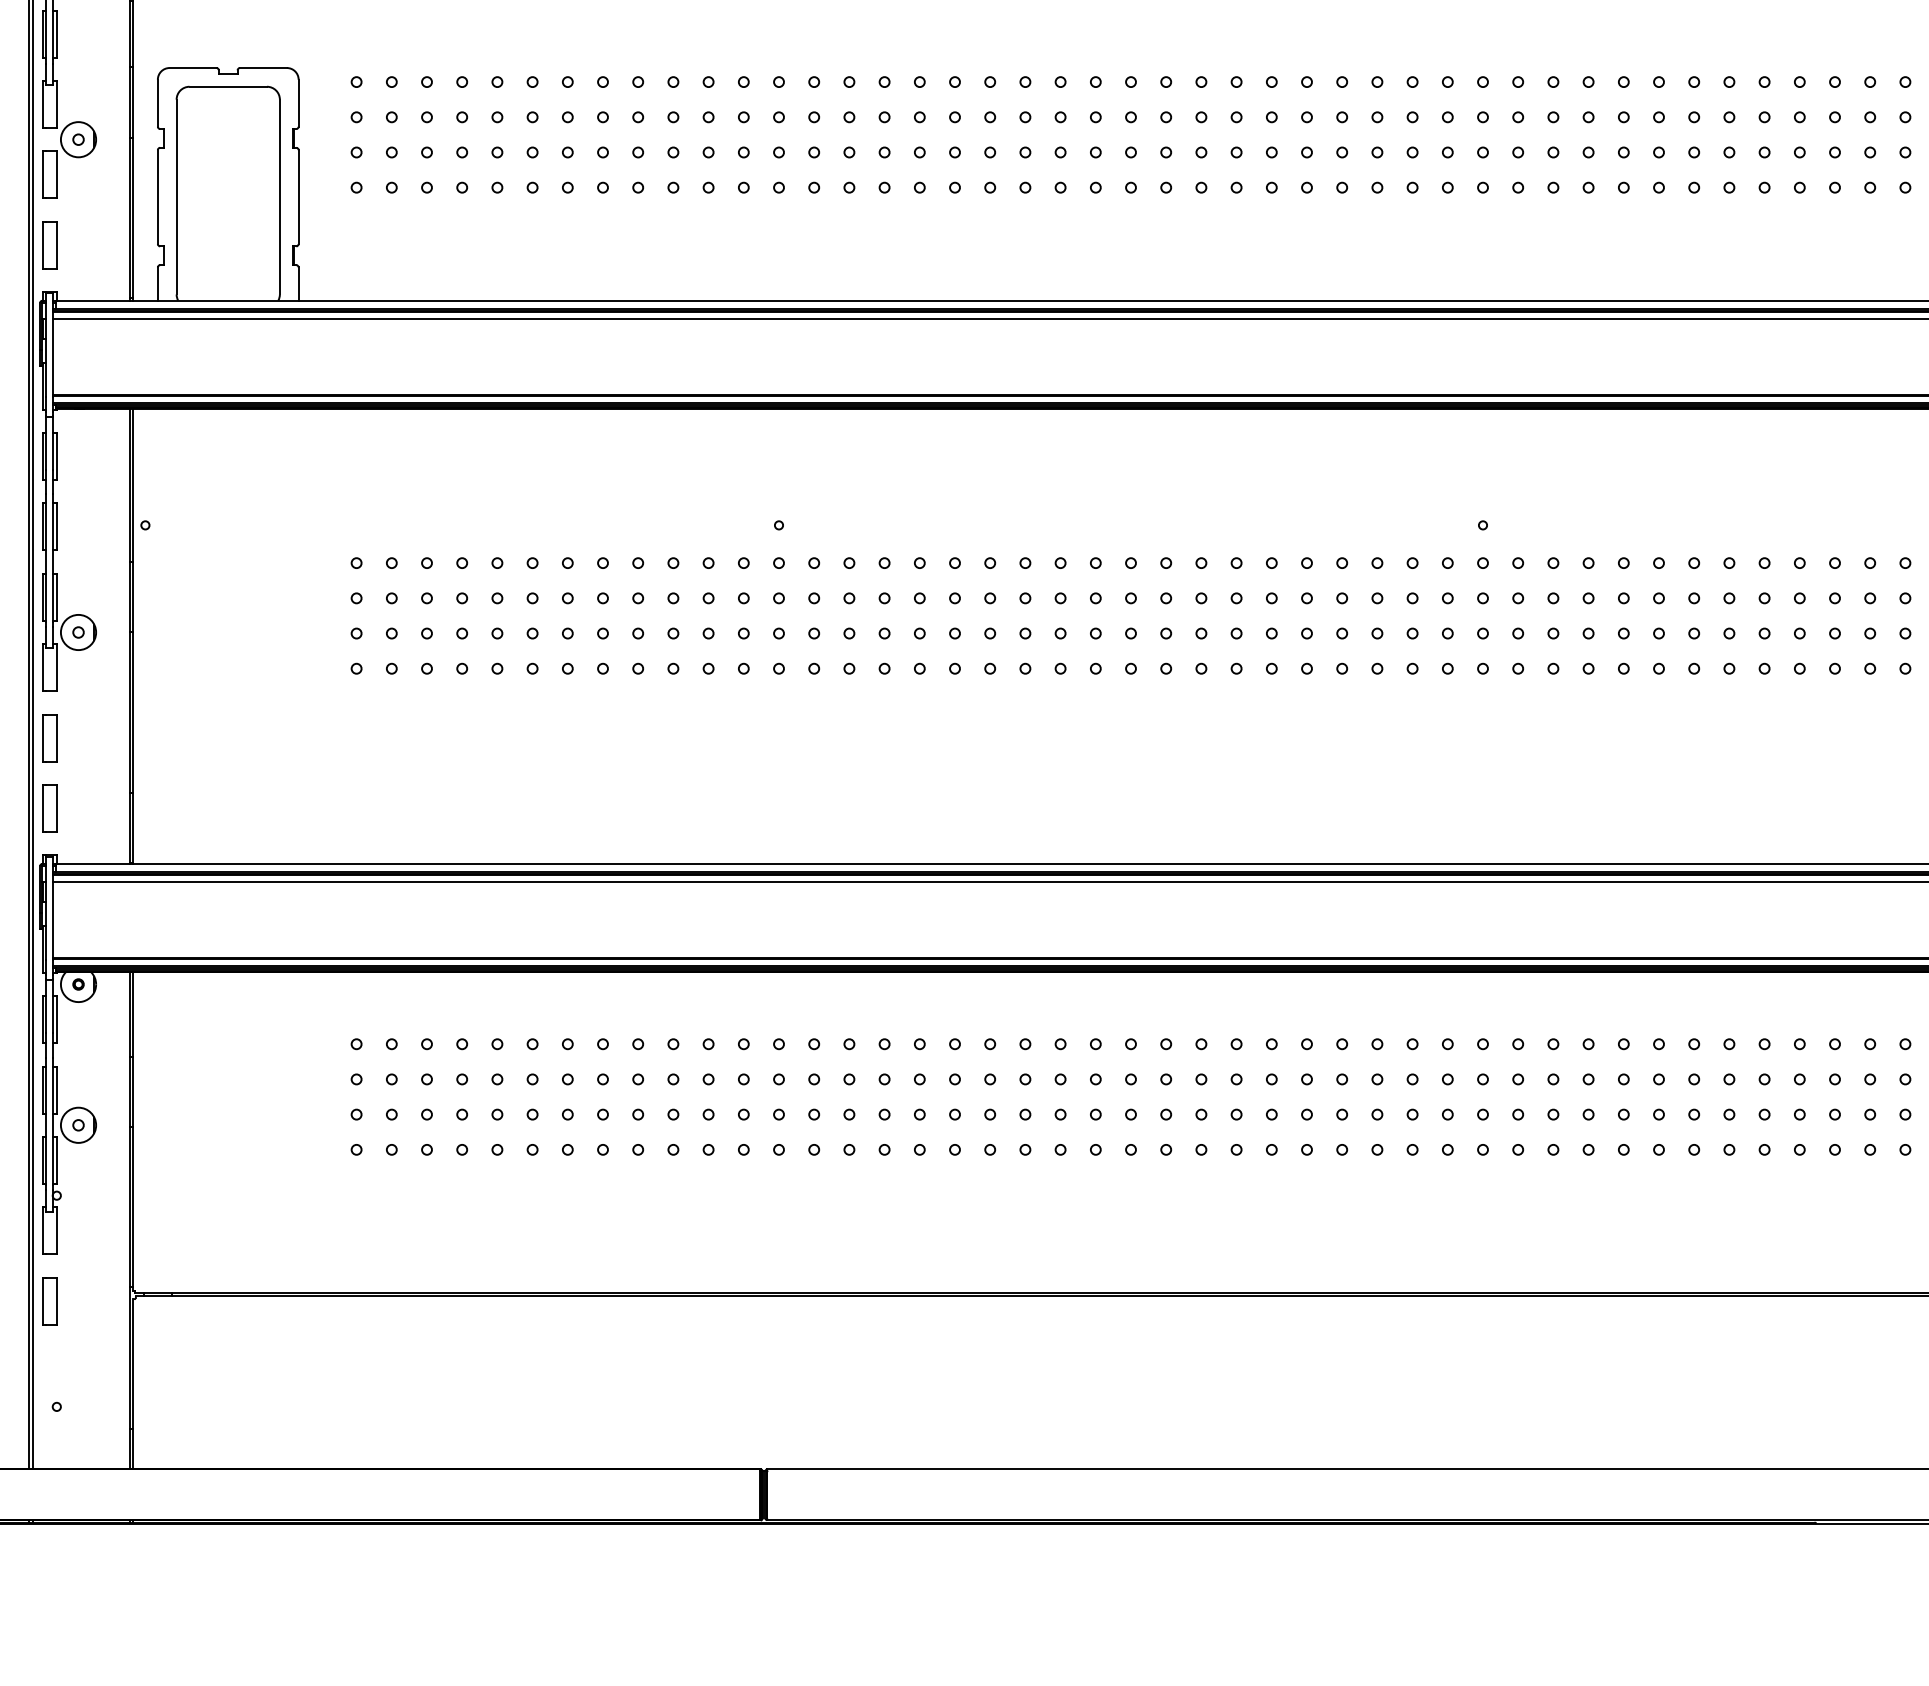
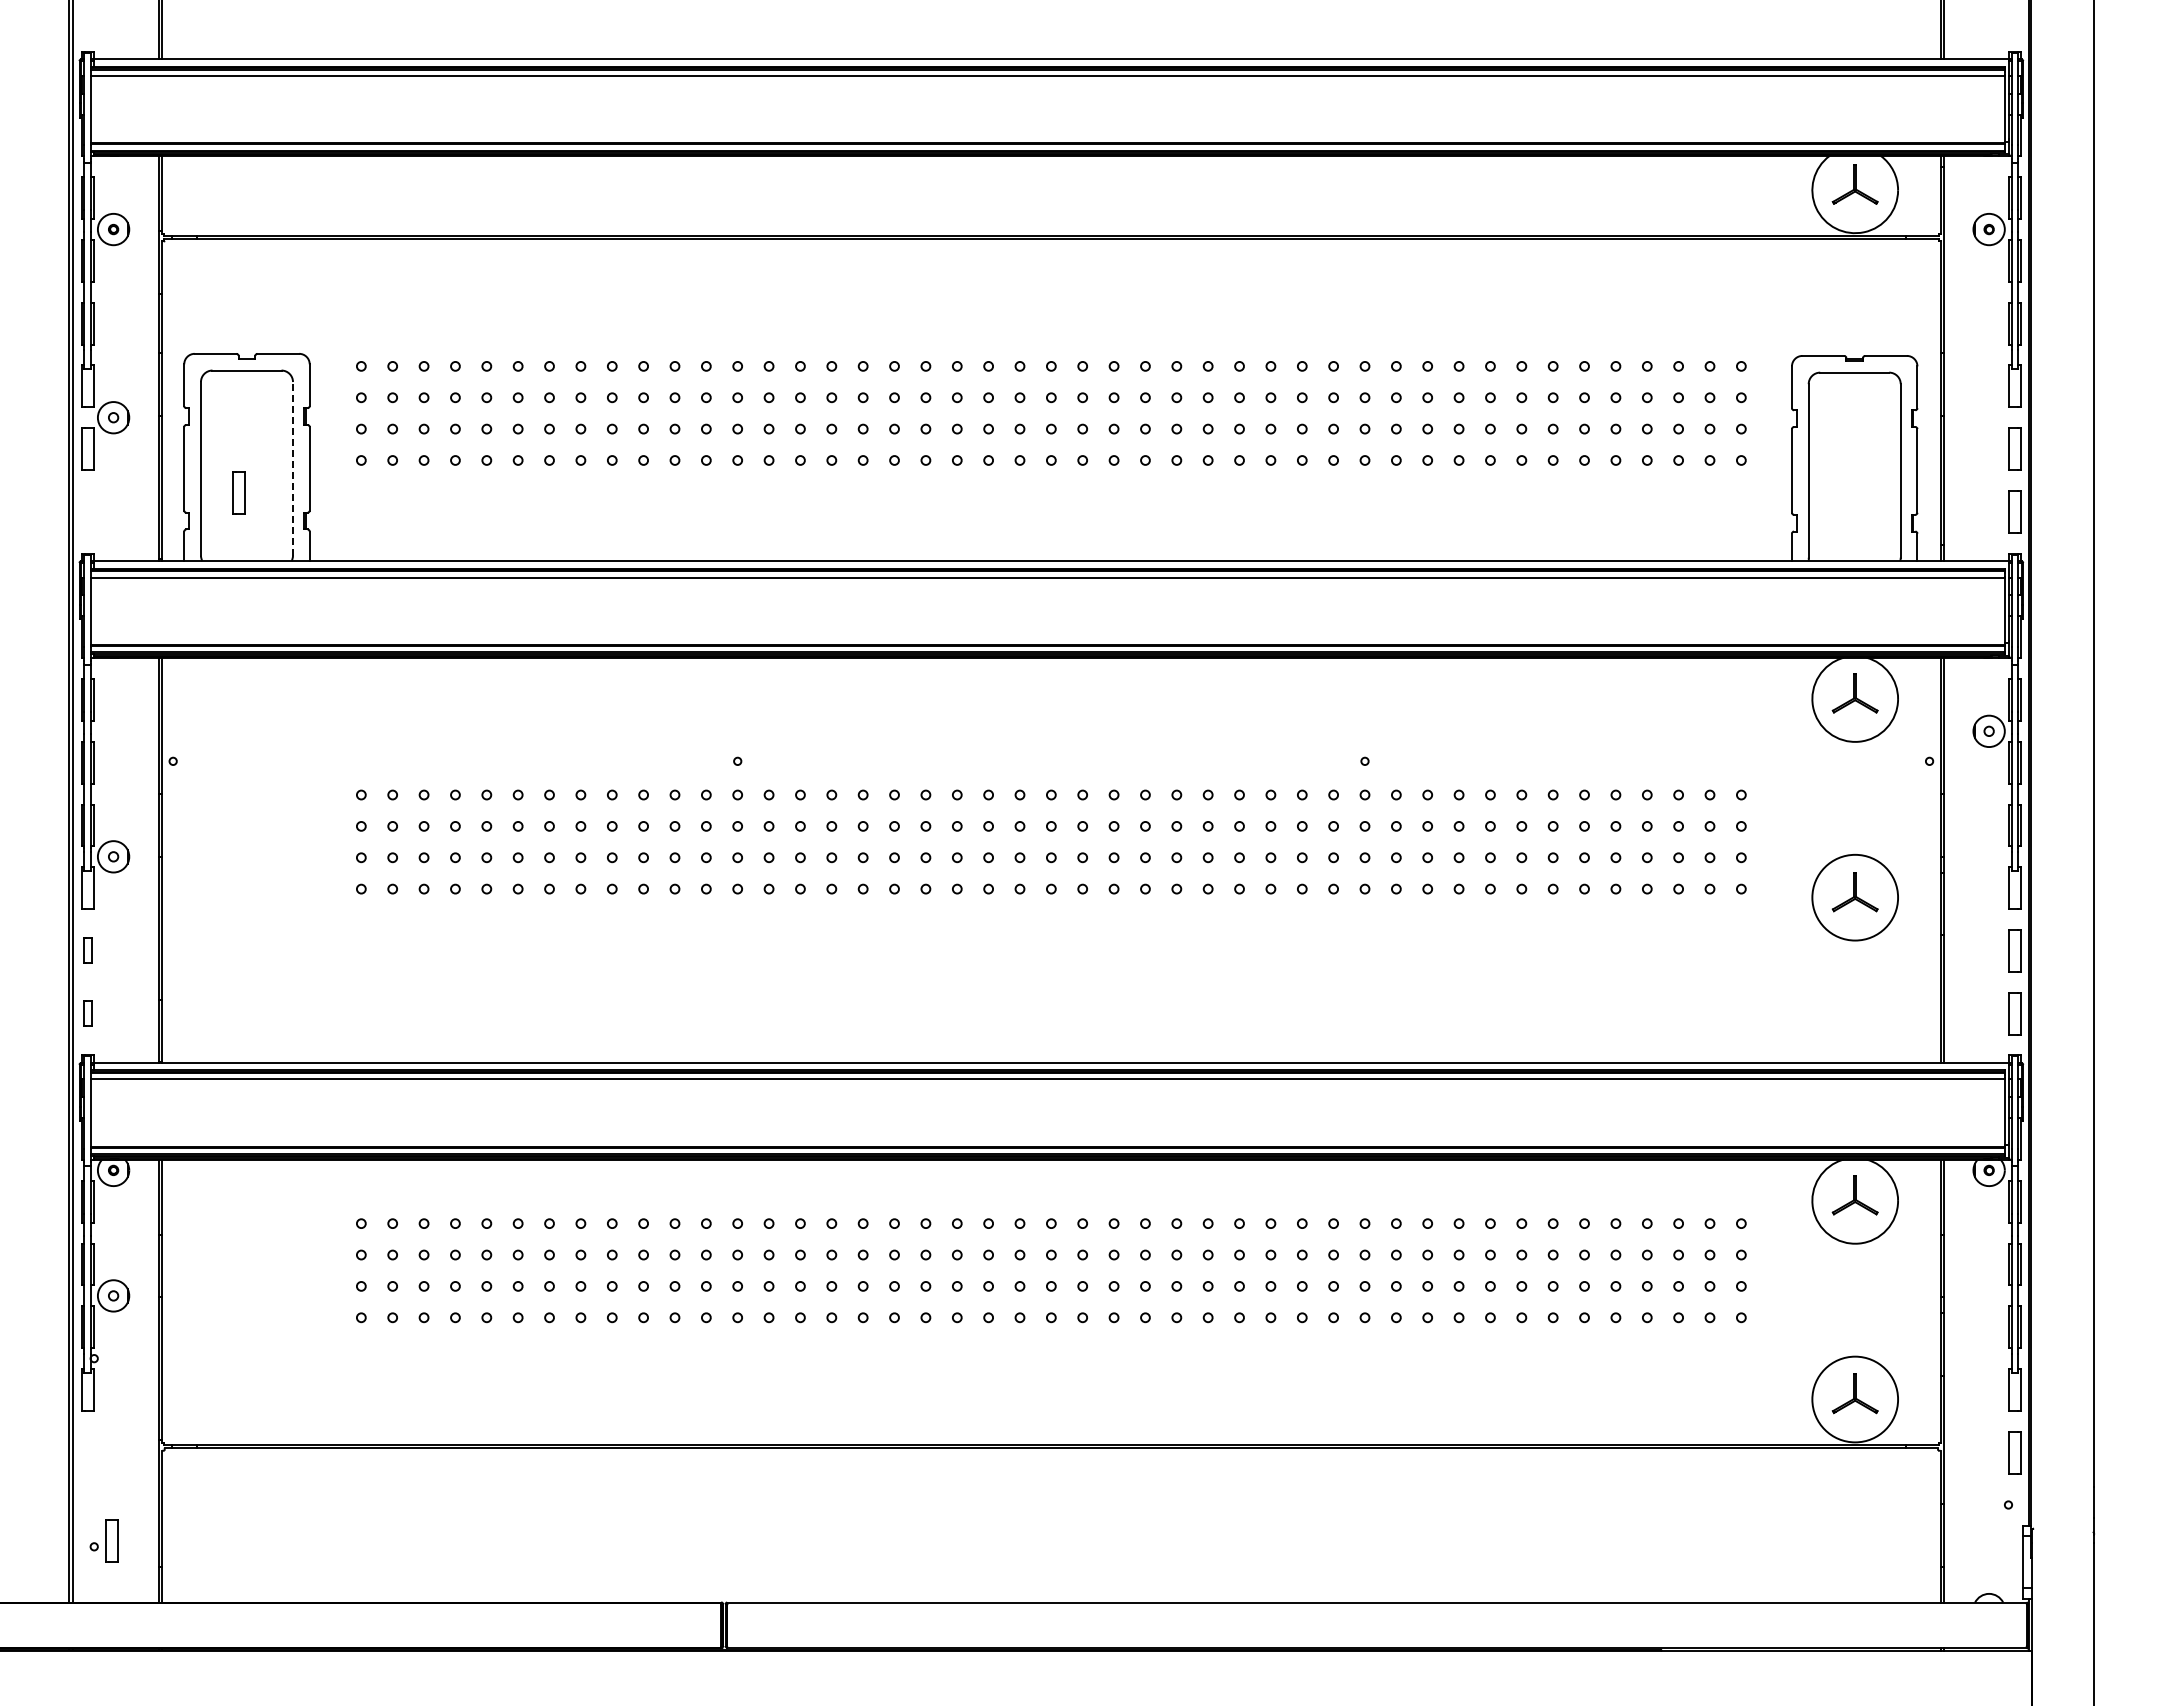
line: (279, 196) -> (292, 468), solid -> dashed
part: (49, 244) -> (238, 492), moved
part: (49, 737) -> (87, 950), size x0.6
part: (49, 808) -> (87, 1013), size x0.6
part: (49, 1301) -> (111, 1540), moved

